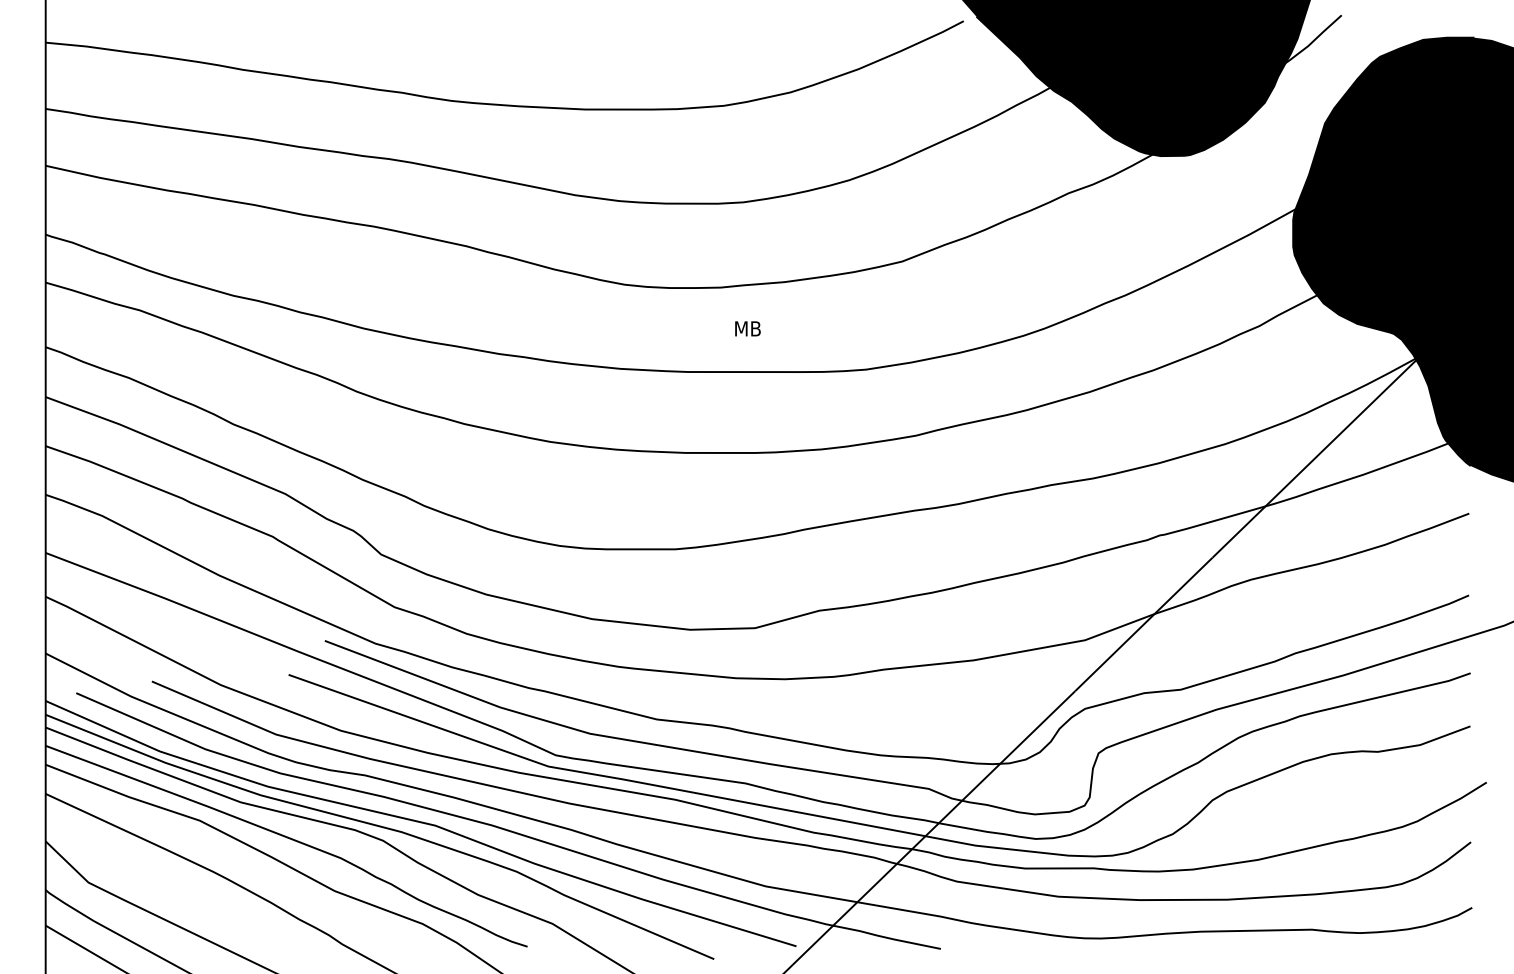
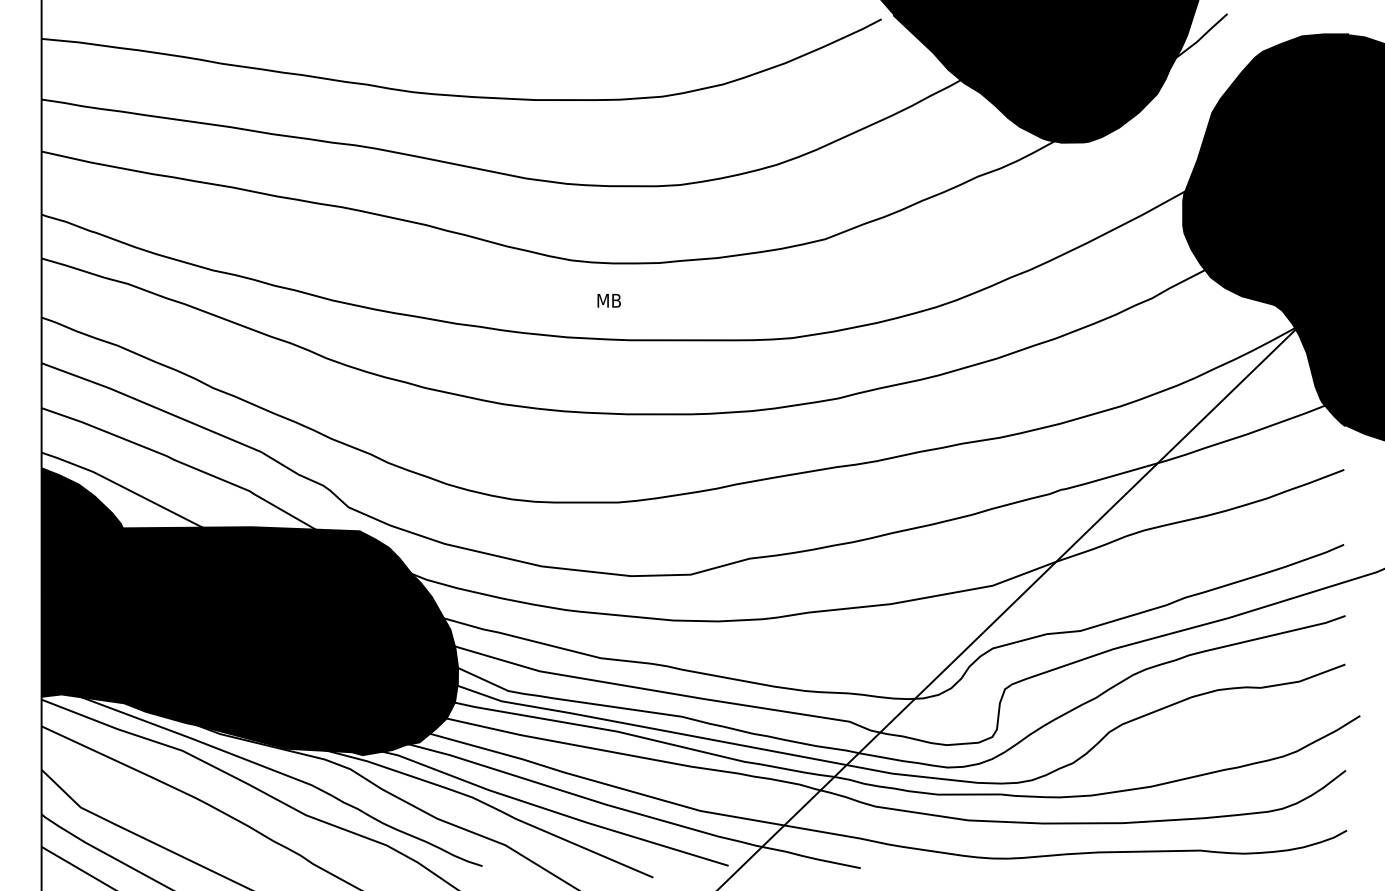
text: (747, 328) -> (608, 300), moved
fill: (273, 668) -> (250, 611), added

